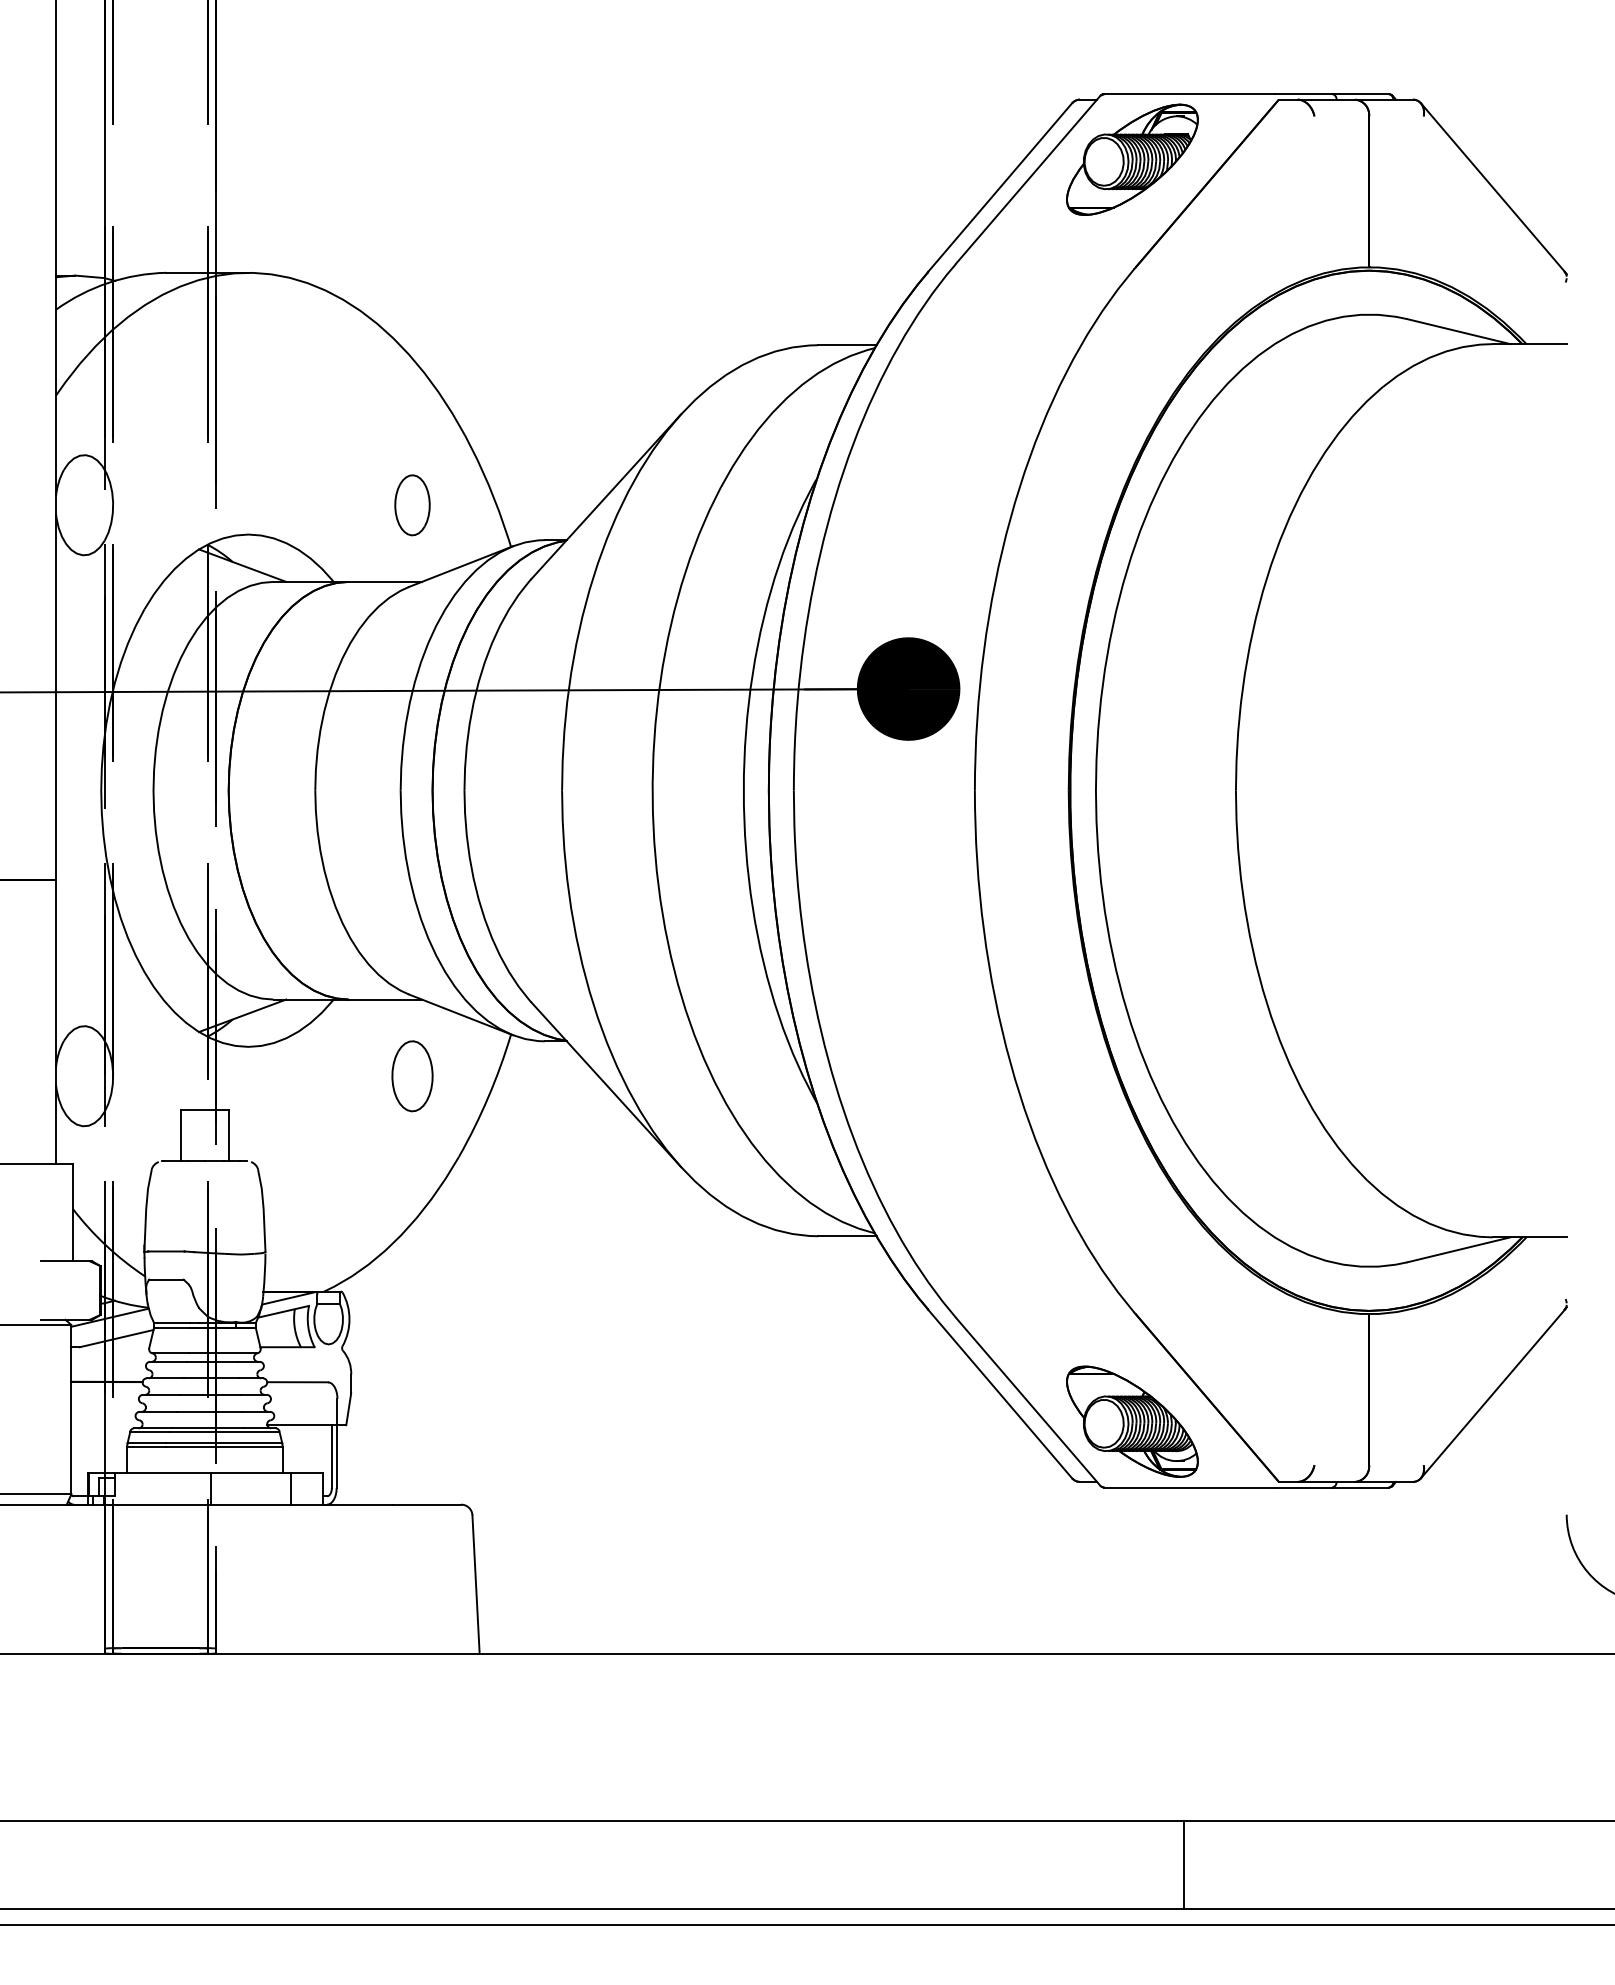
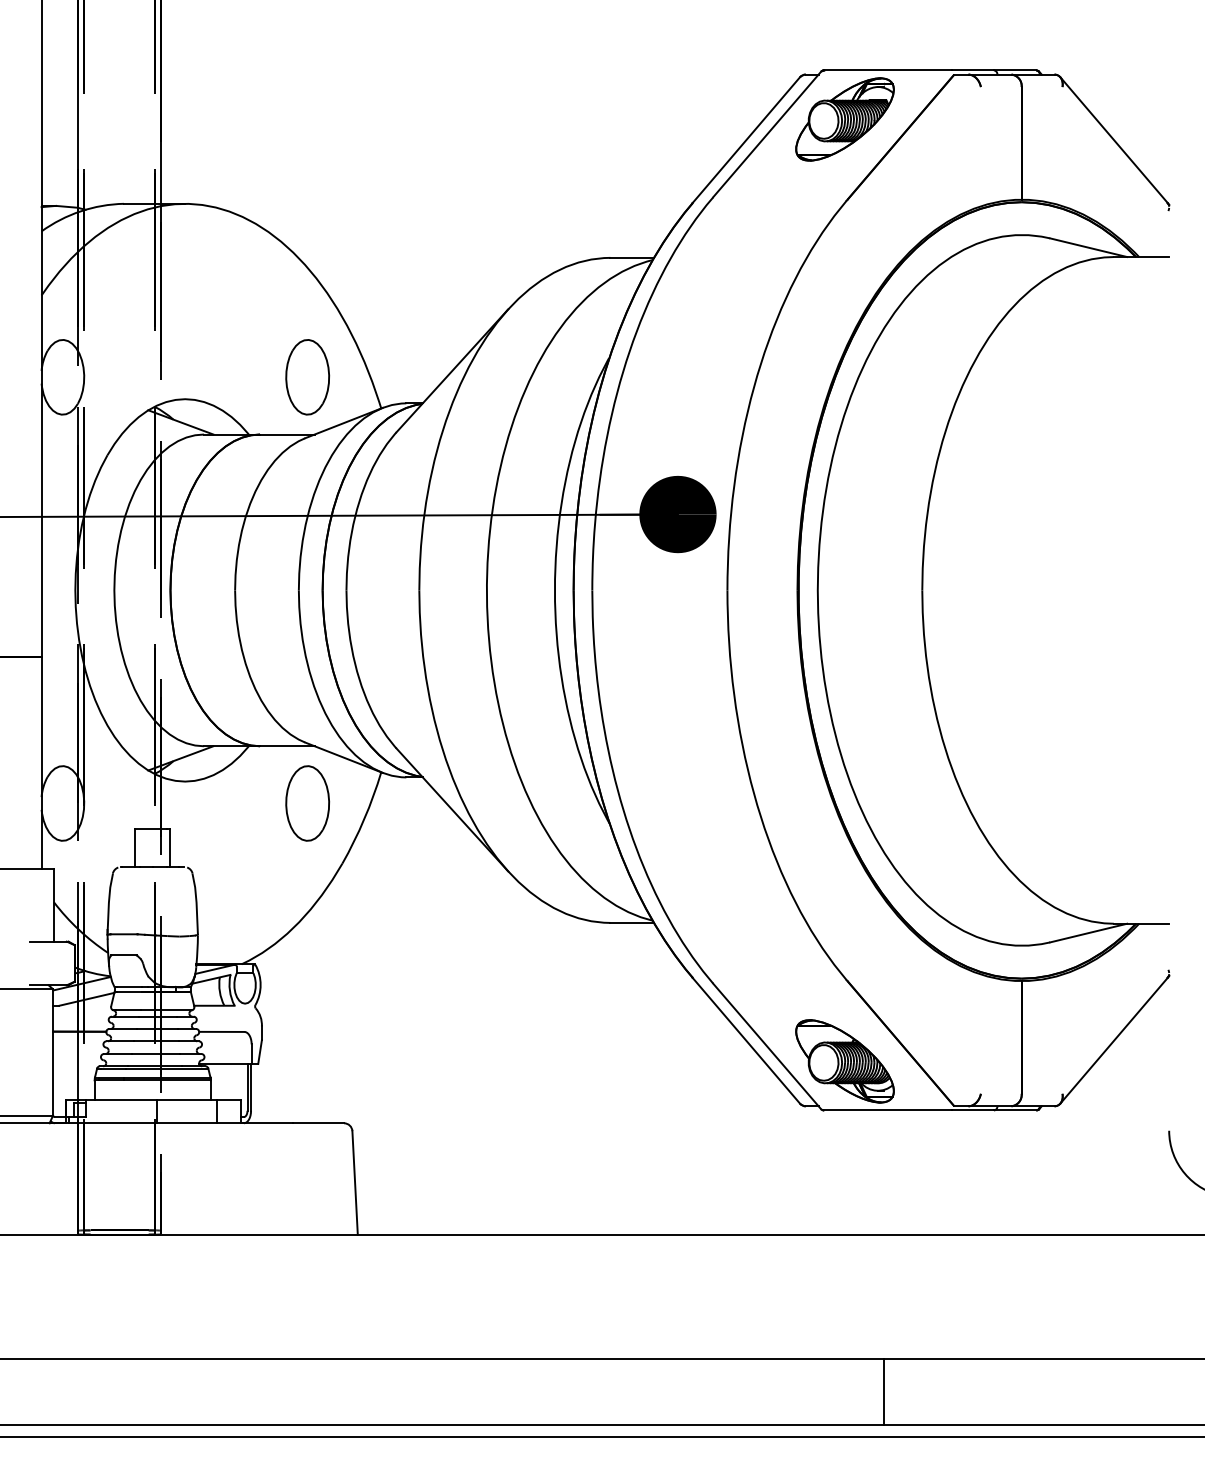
part: (412, 505) -> (307, 377), size x1.67
part: (412, 1076) -> (307, 803), size x1.43

